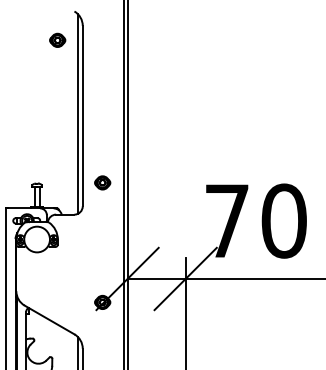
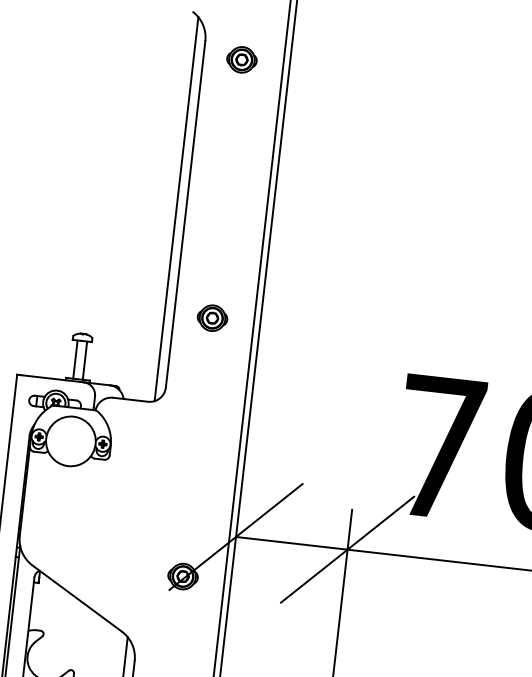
part: (57, 39) -> (241, 58), moved
part: (102, 182) -> (212, 317), moved

